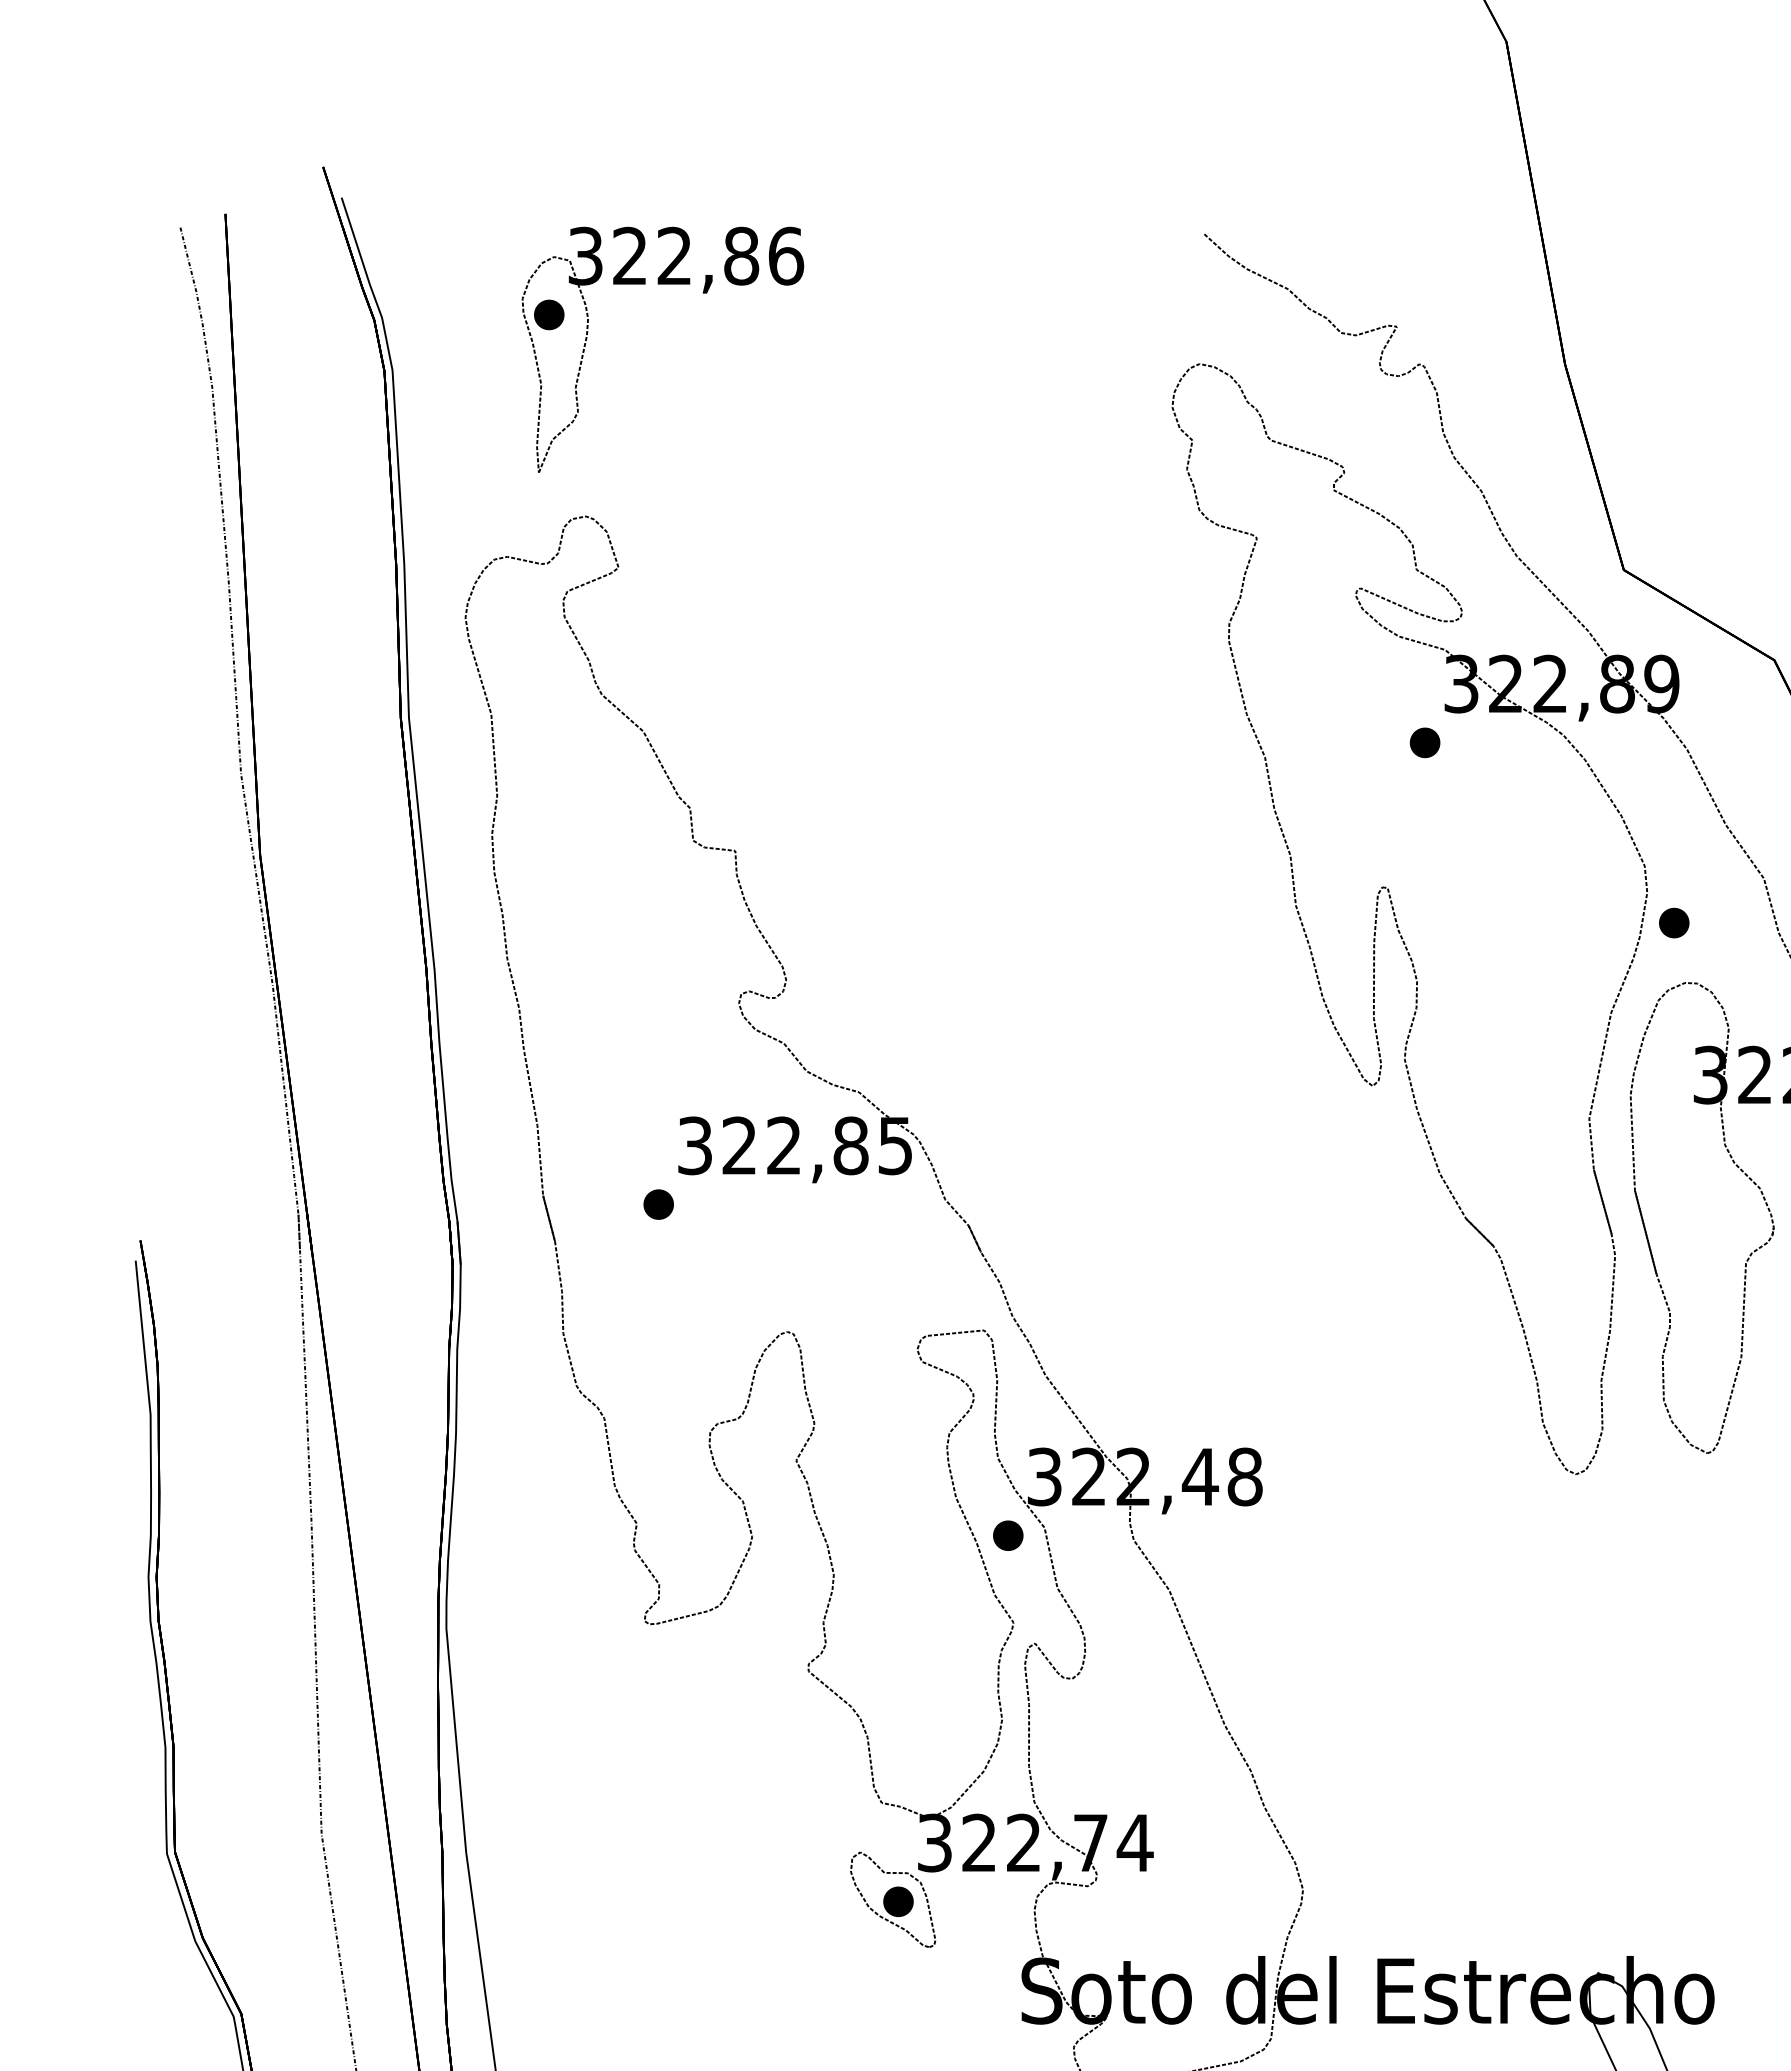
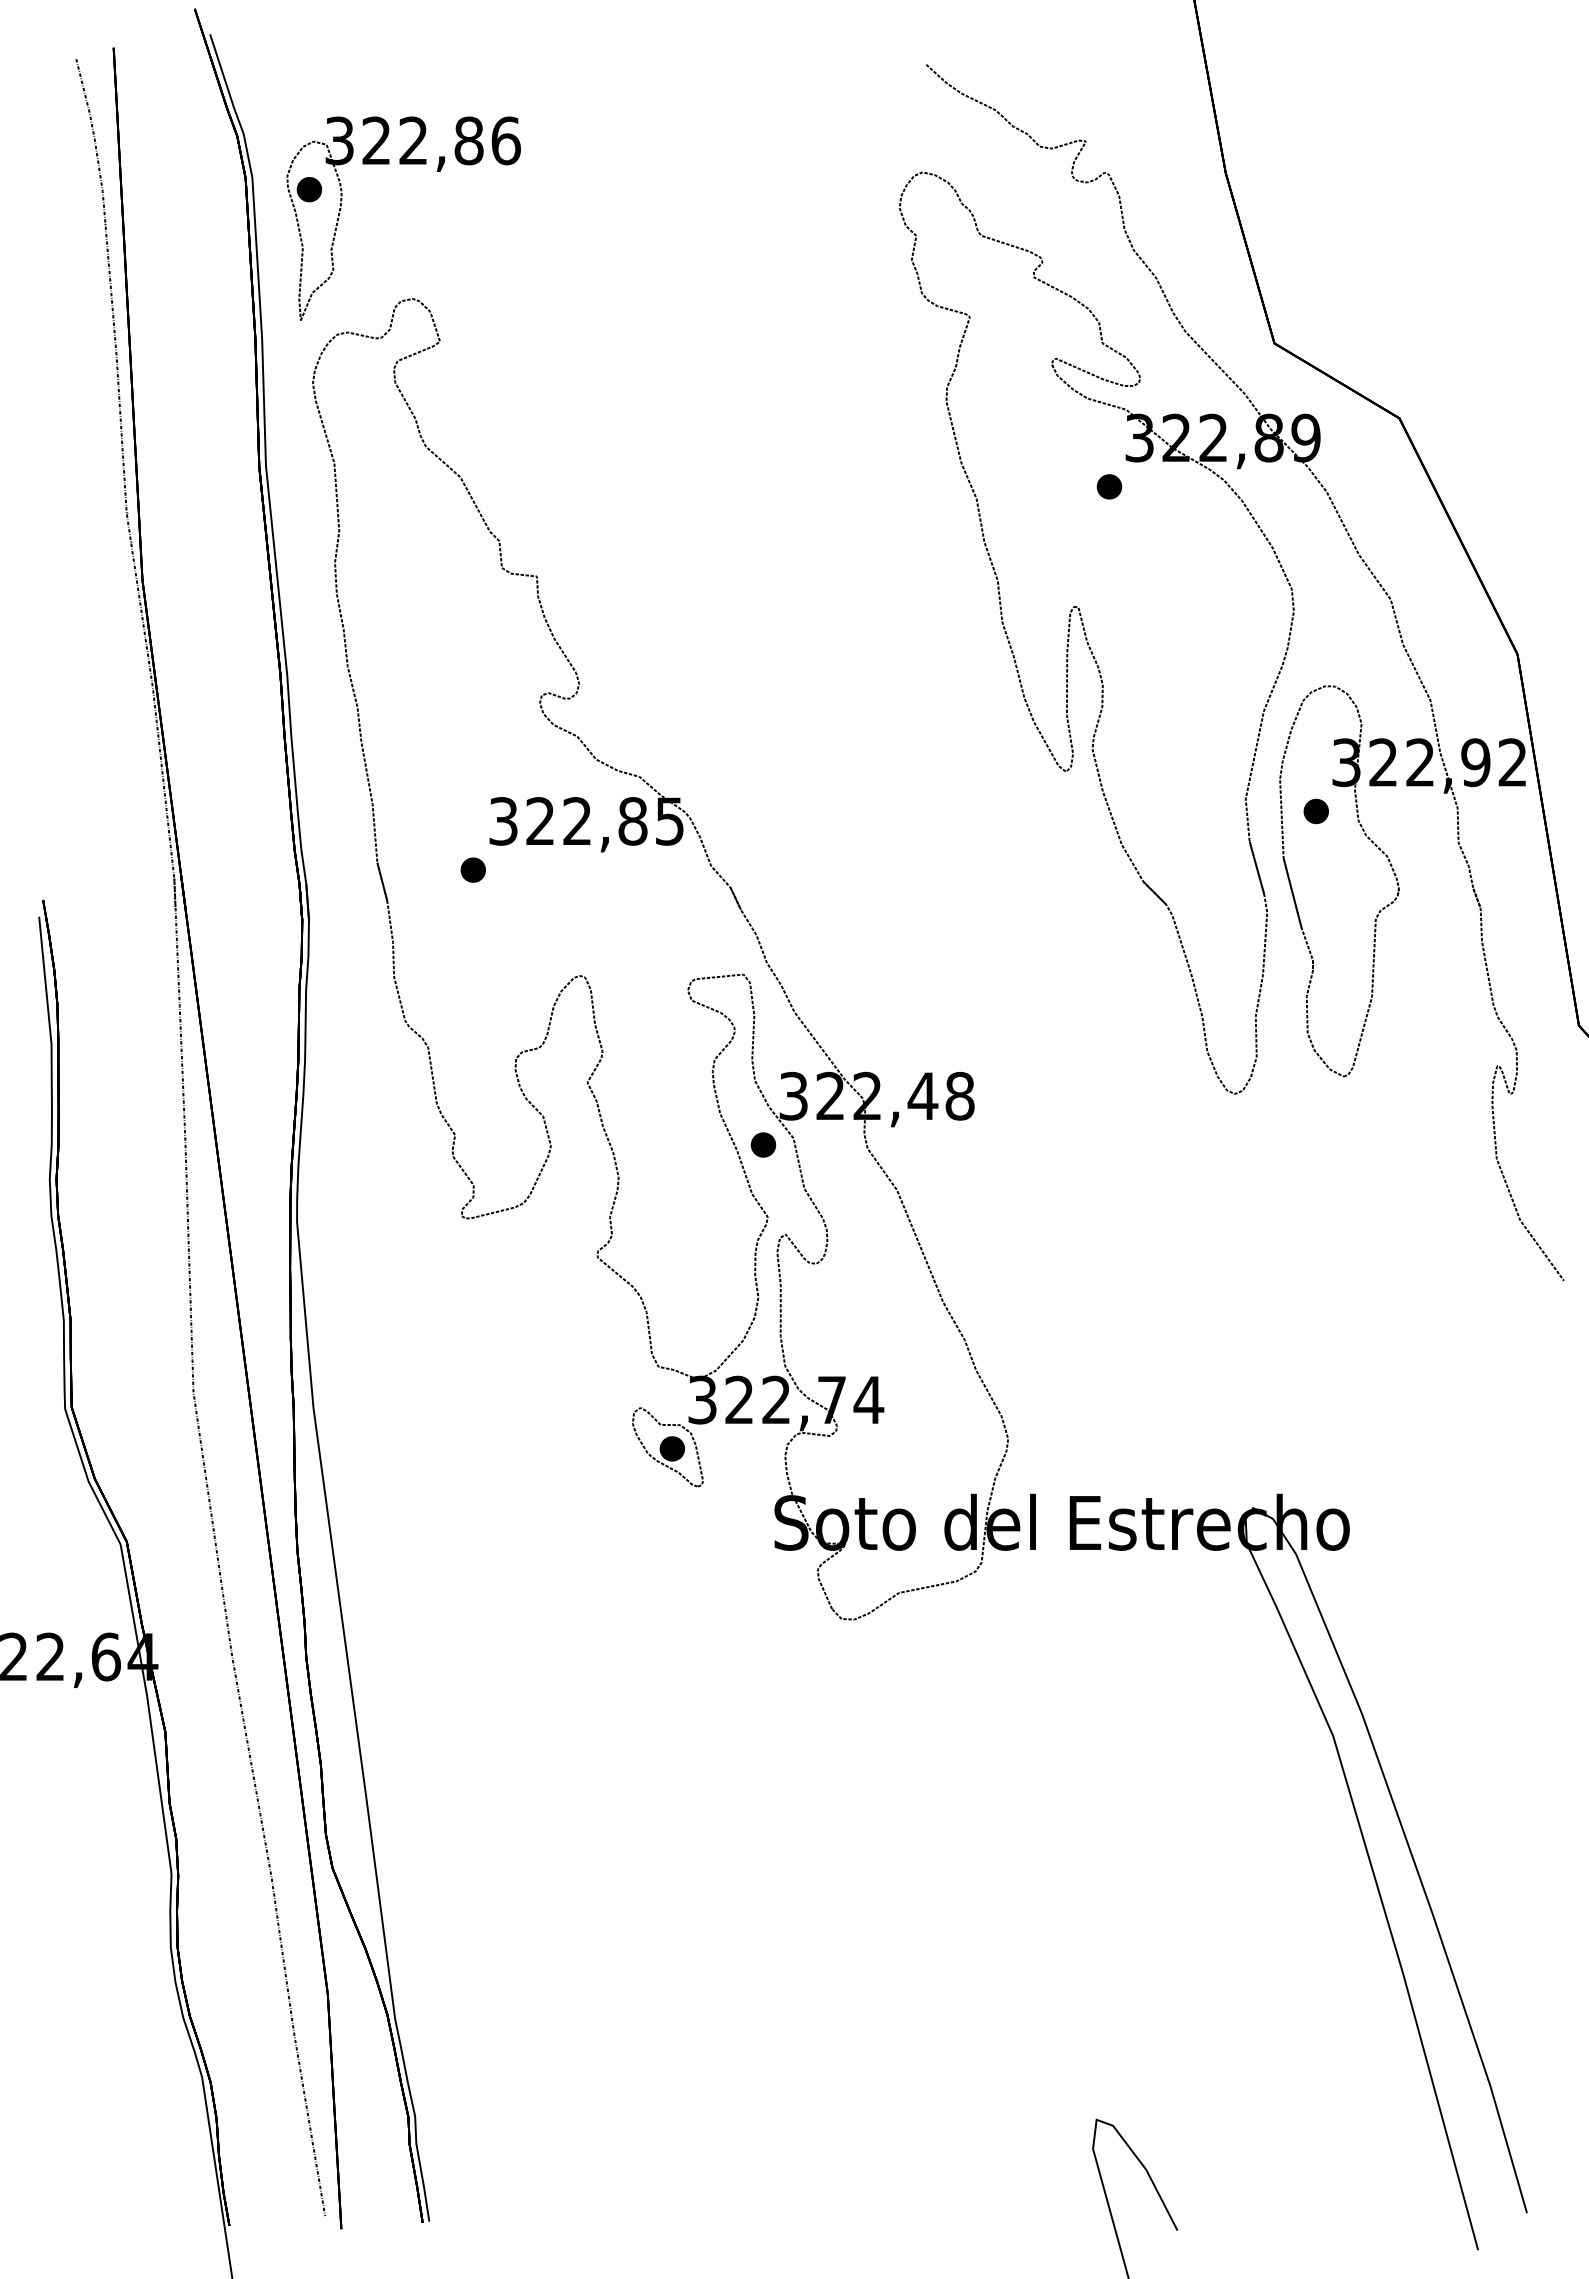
part: (662, 284) -> (403, 164), moved
part: (1673, 923) -> (1315, 811), moved

